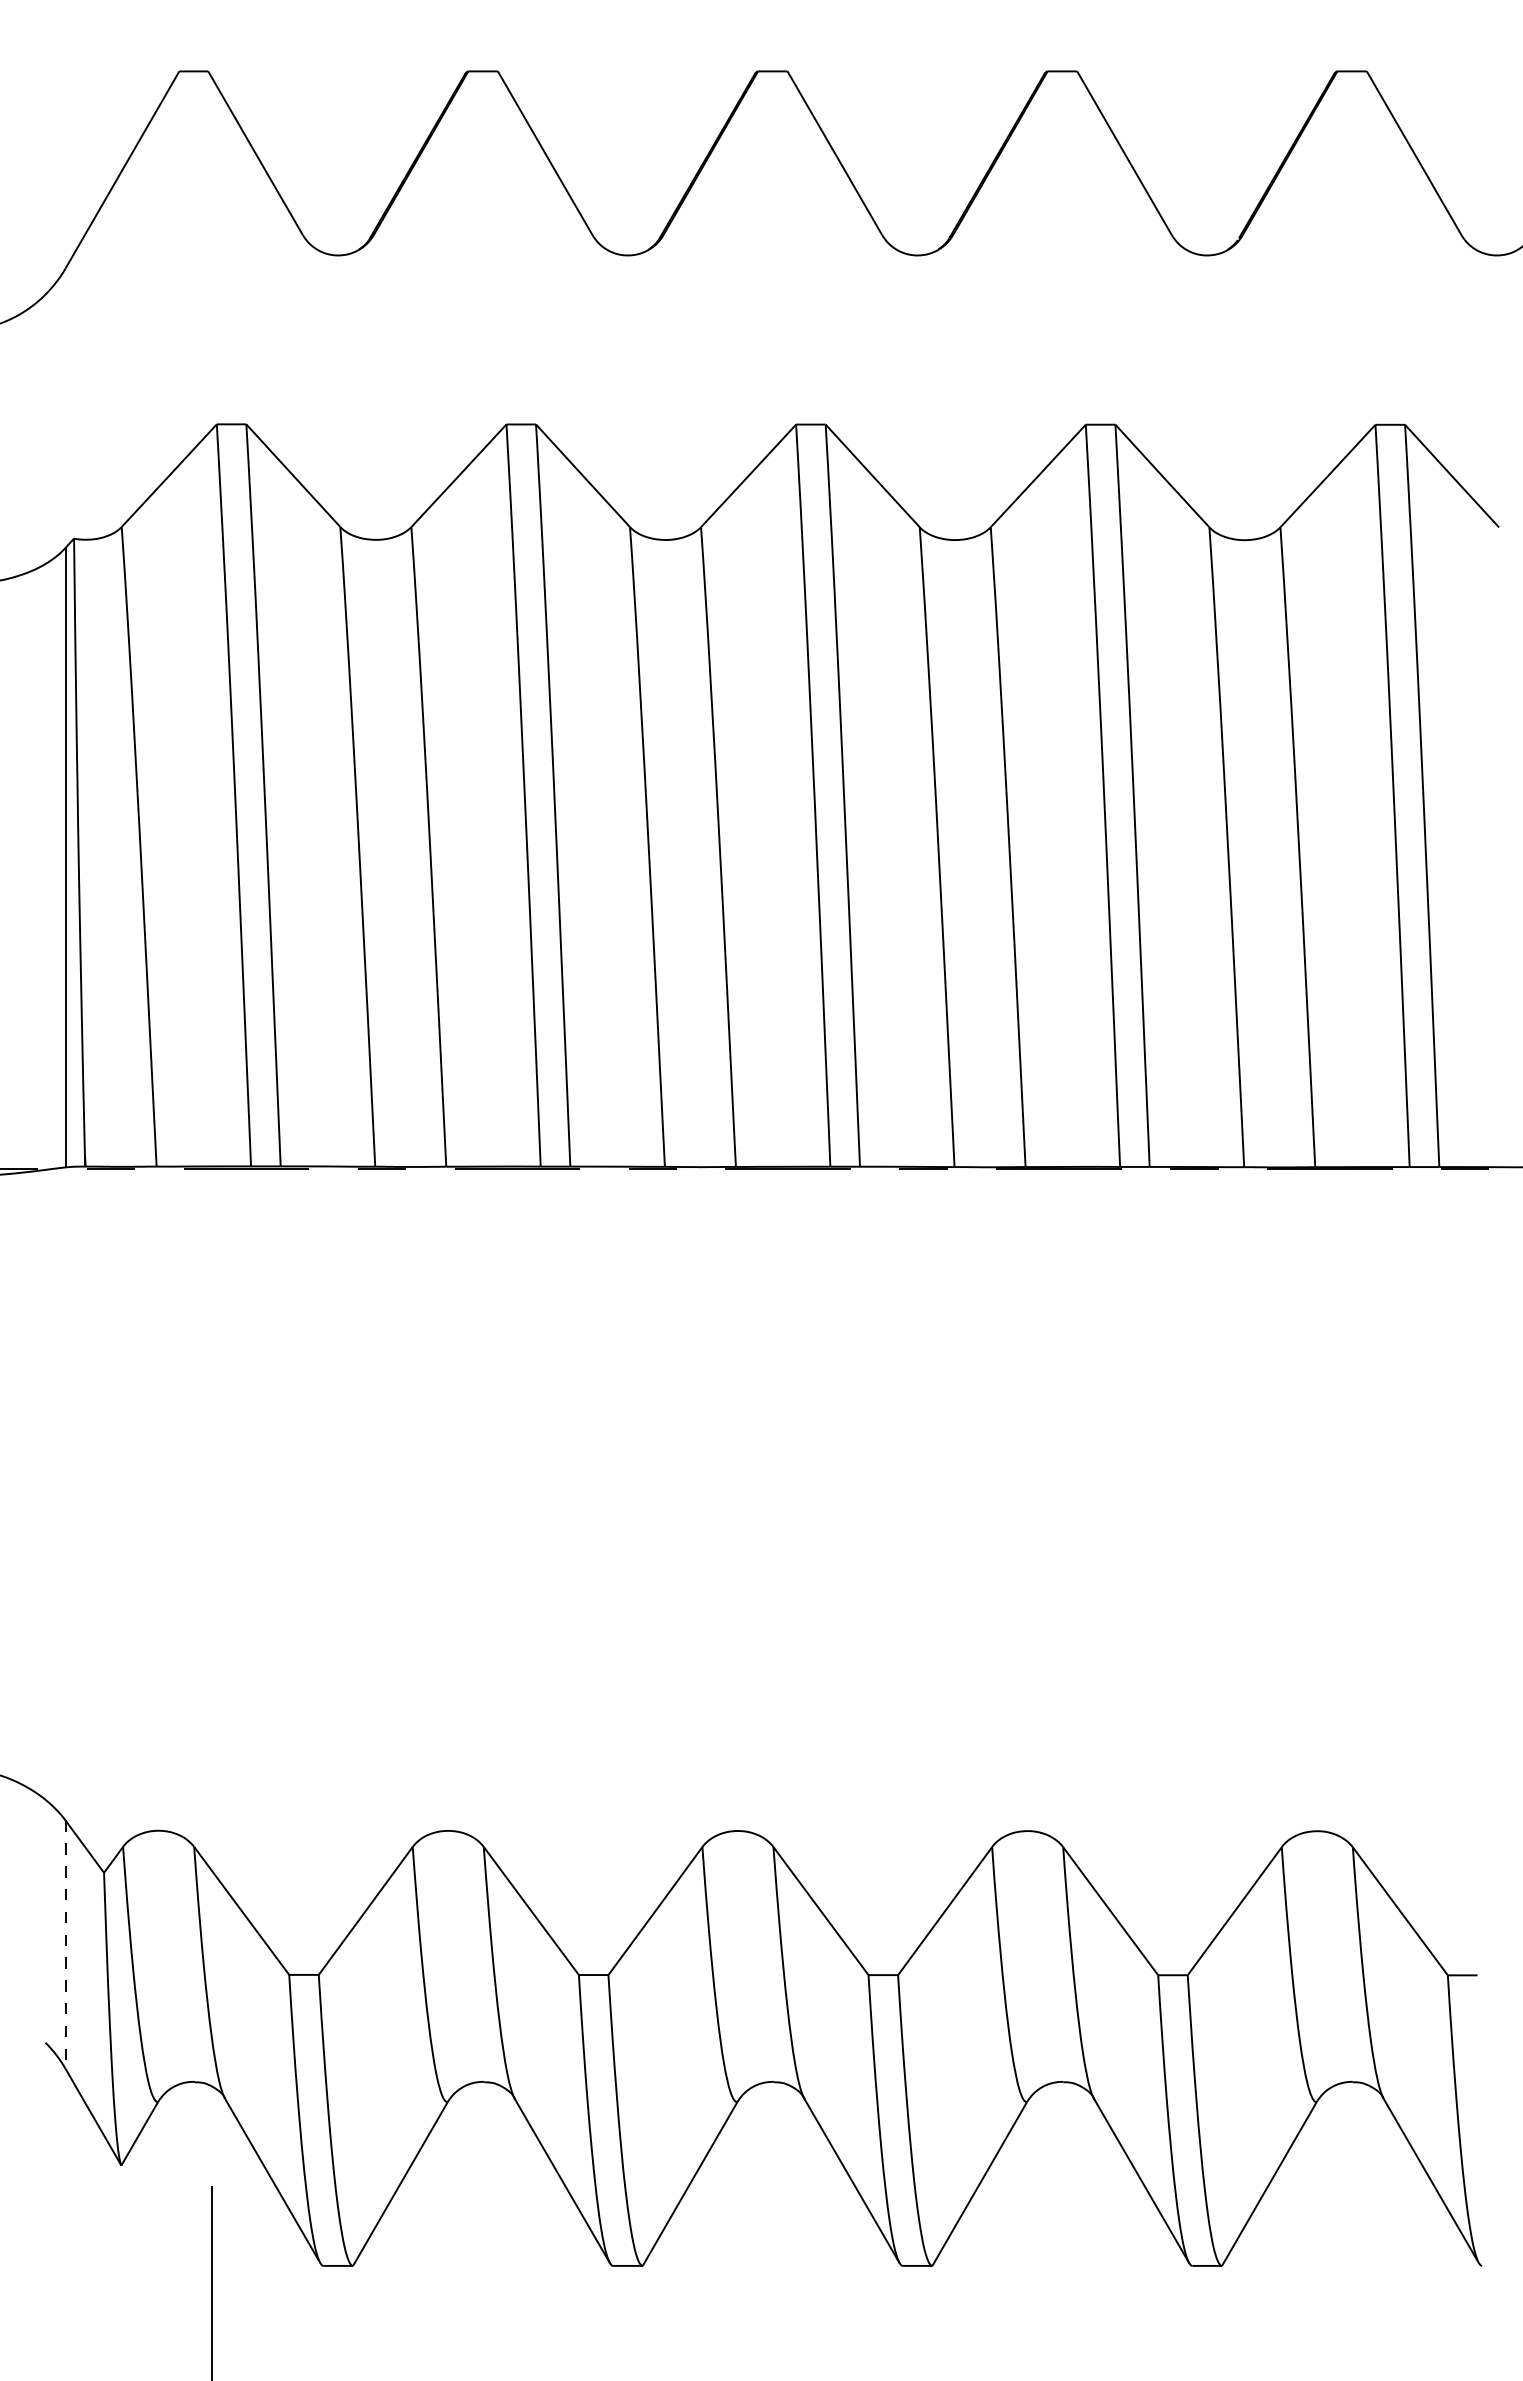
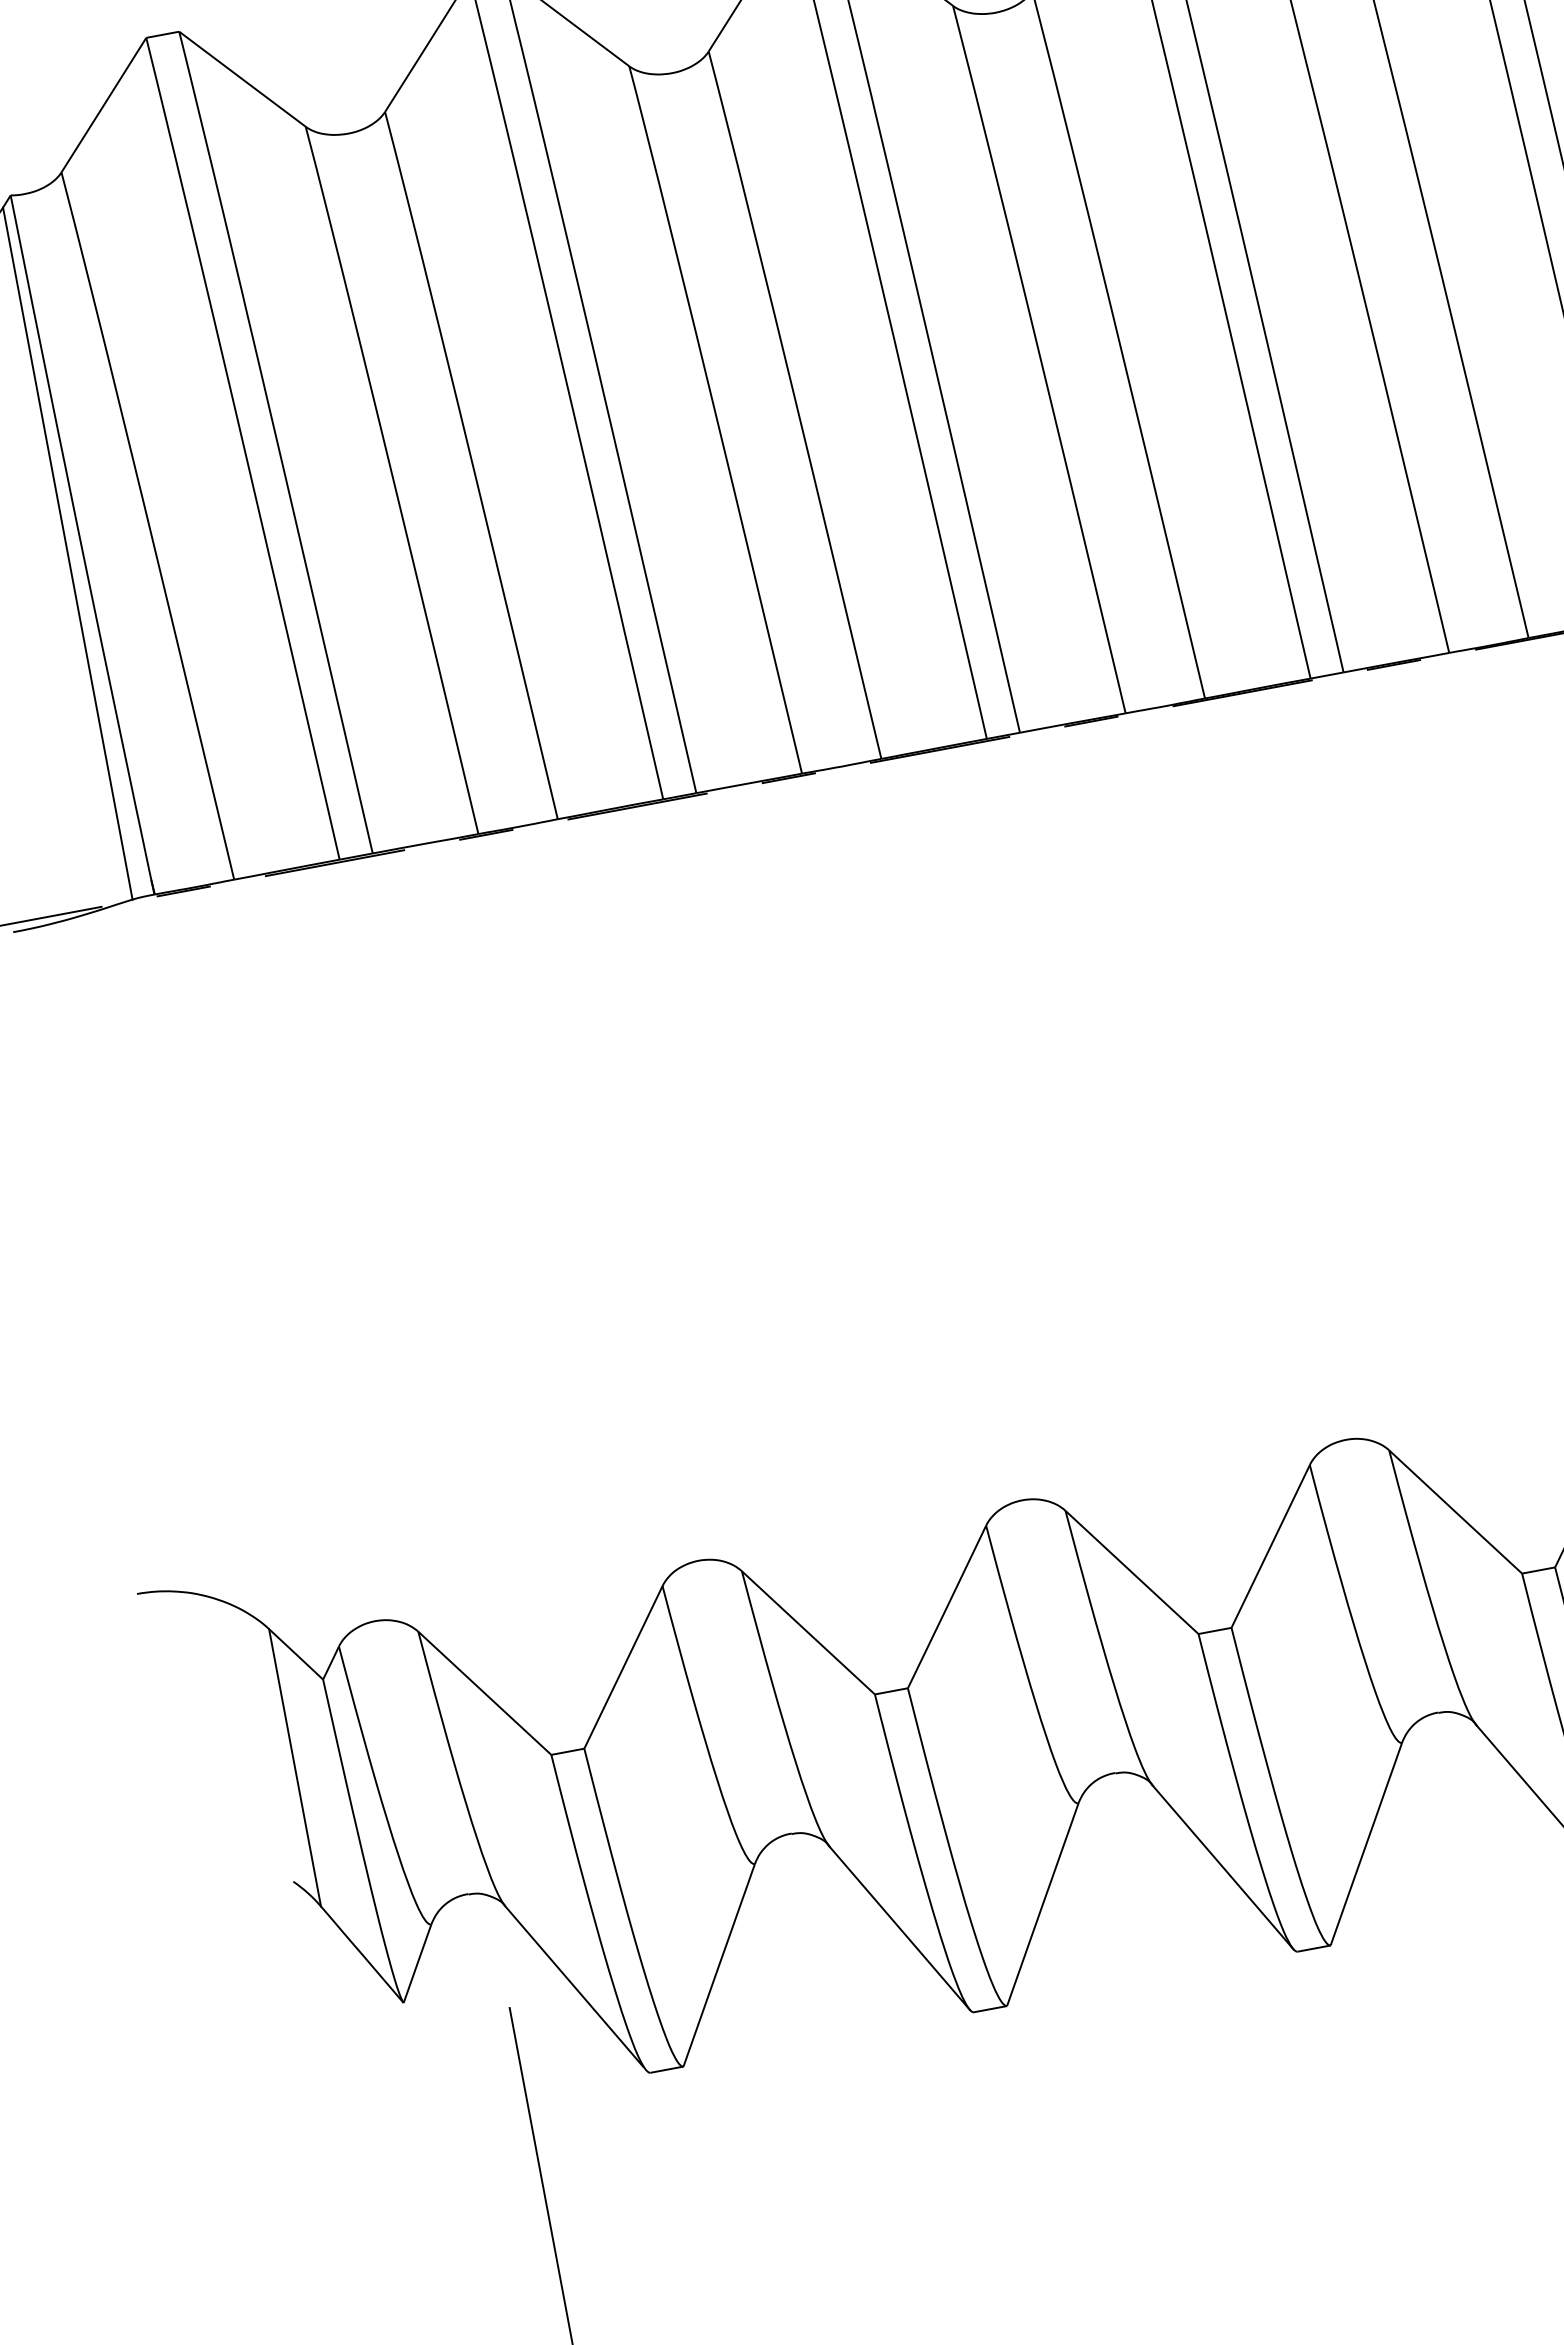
line: (65, 1945) -> (295, 1768), dashed -> solid

